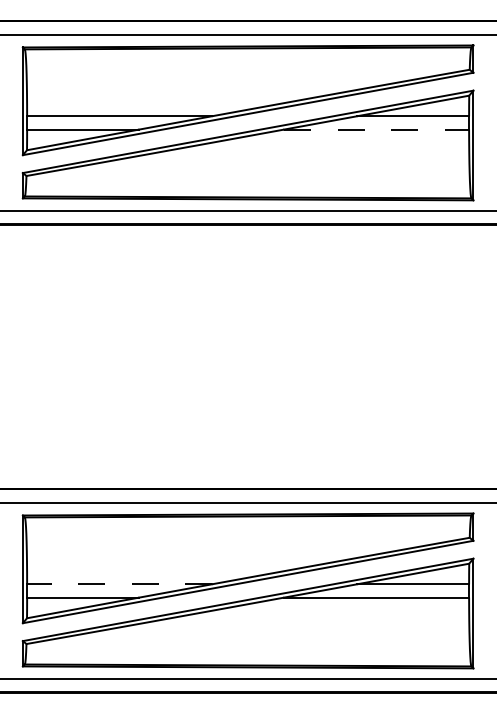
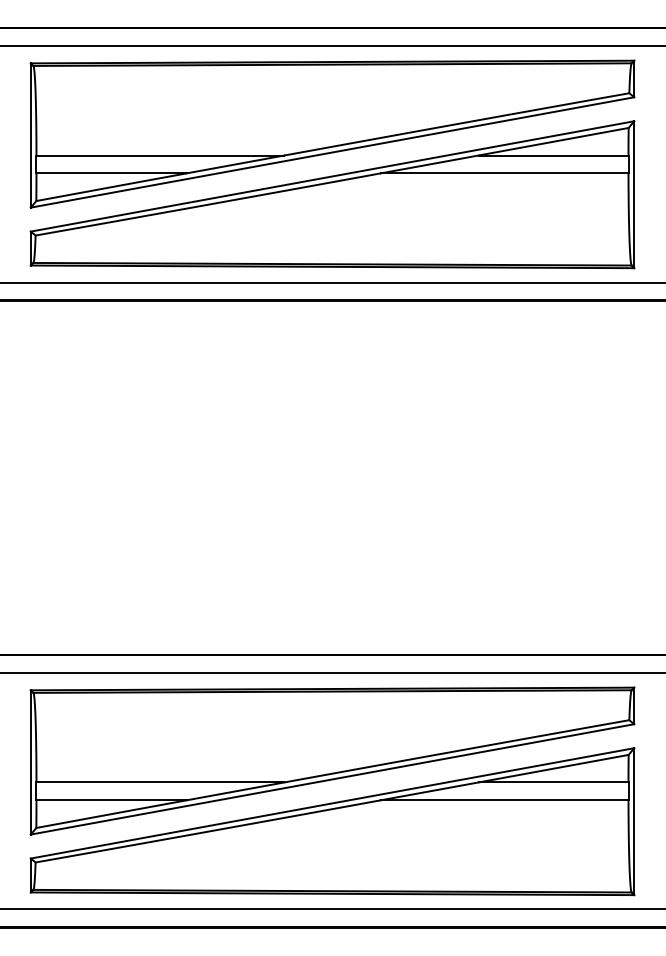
line: (377, 129) -> (505, 173), dashed -> solid
line: (119, 584) -> (160, 782), dashed -> solid

